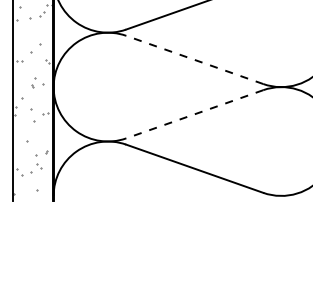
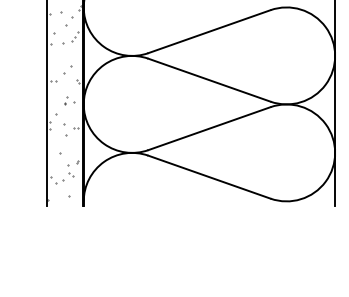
line: (194, 60) -> (209, 80), dashed -> solid
line: (194, 114) -> (209, 128), dashed -> solid

